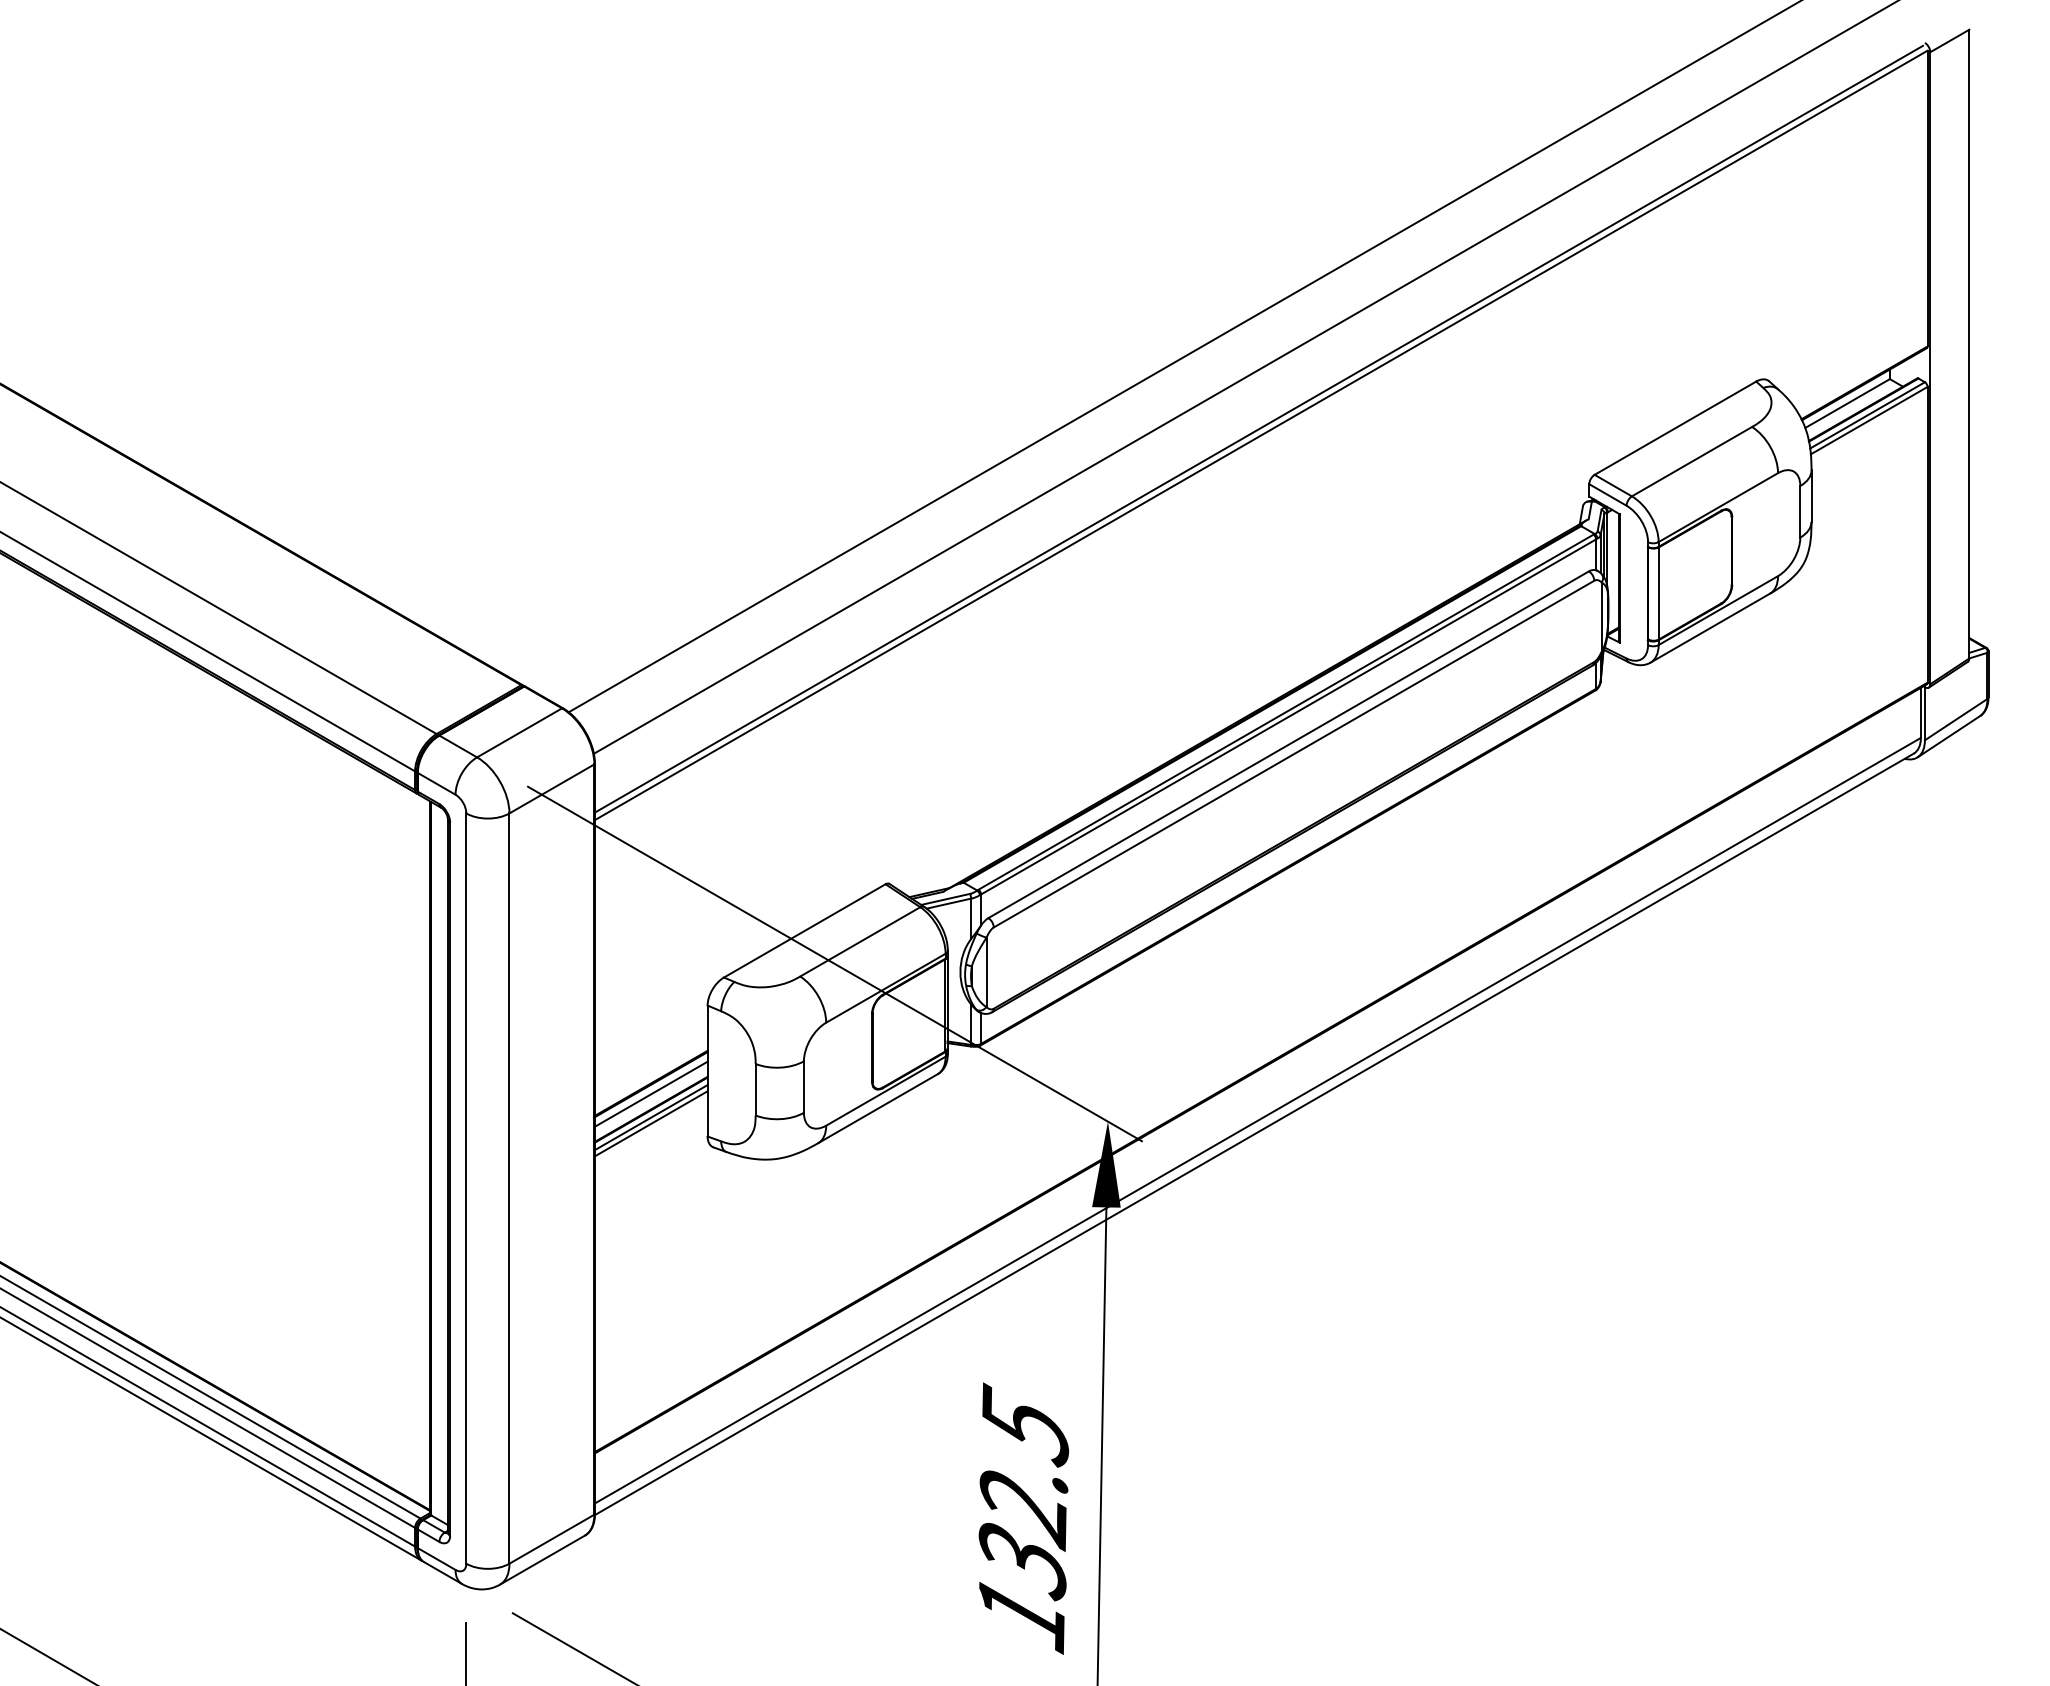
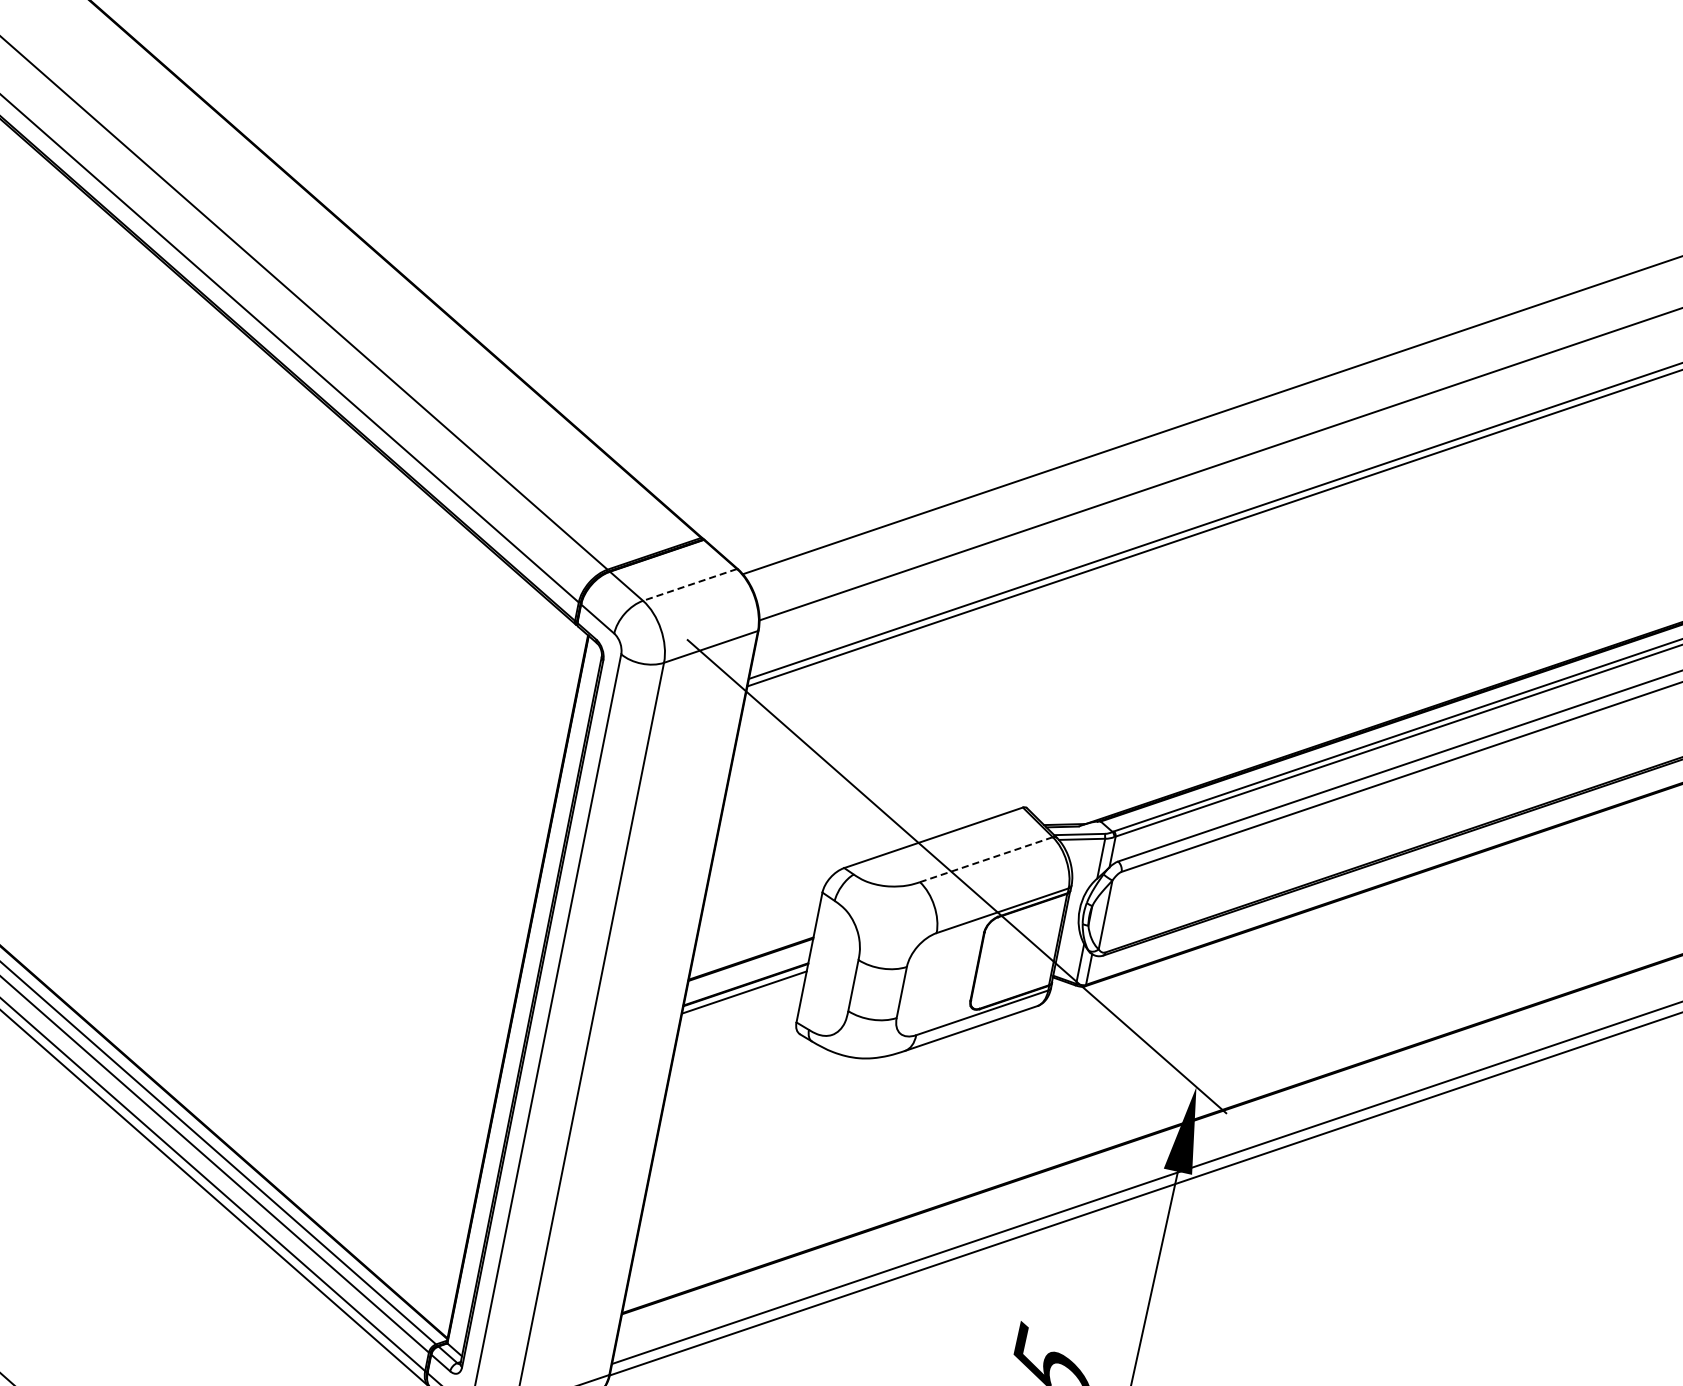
line: (519, 733) -> (689, 585), solid -> dashed
line: (859, 942) -> (985, 860), solid -> dashed
line: (650, 1093) -> (748, 968), removed
line: (650, 1123) -> (742, 998), removed

